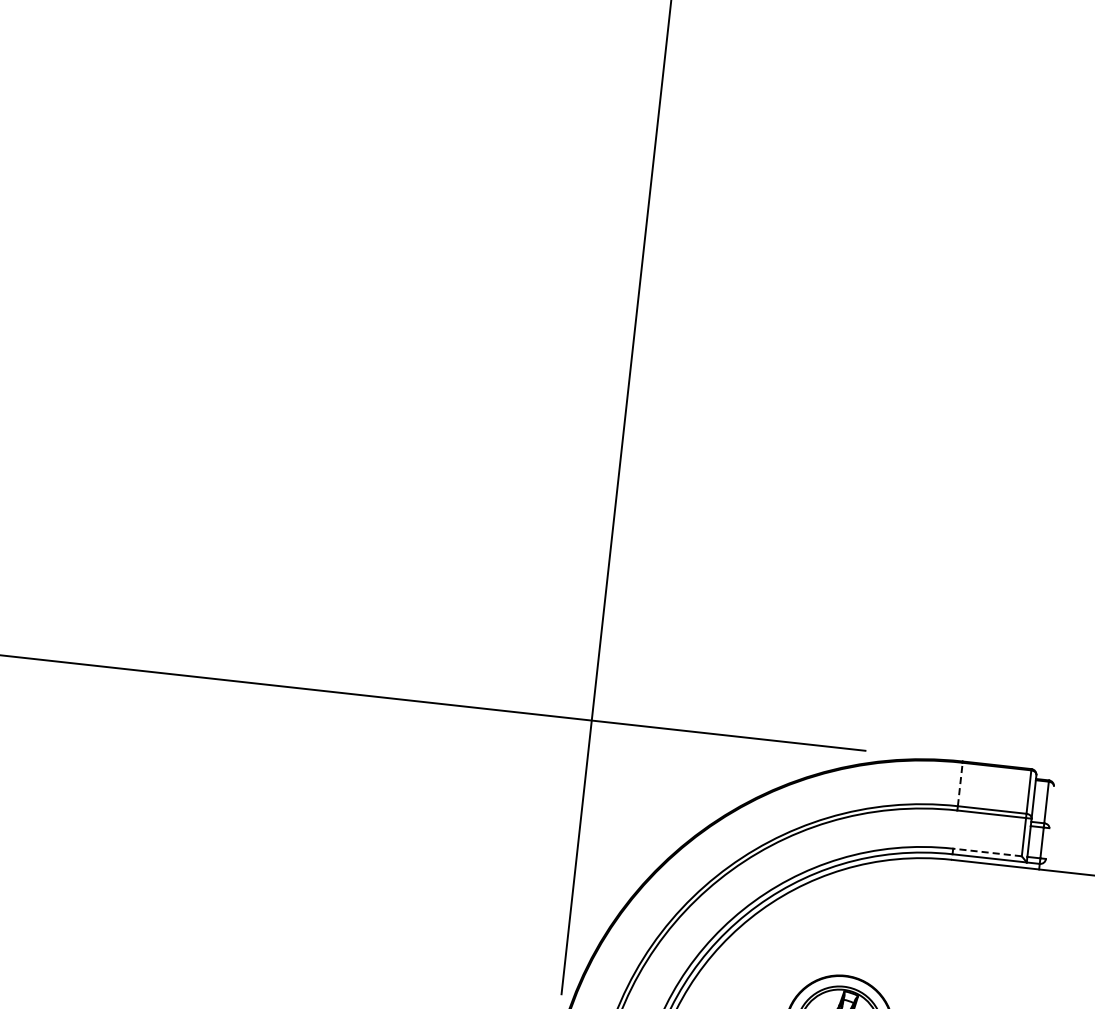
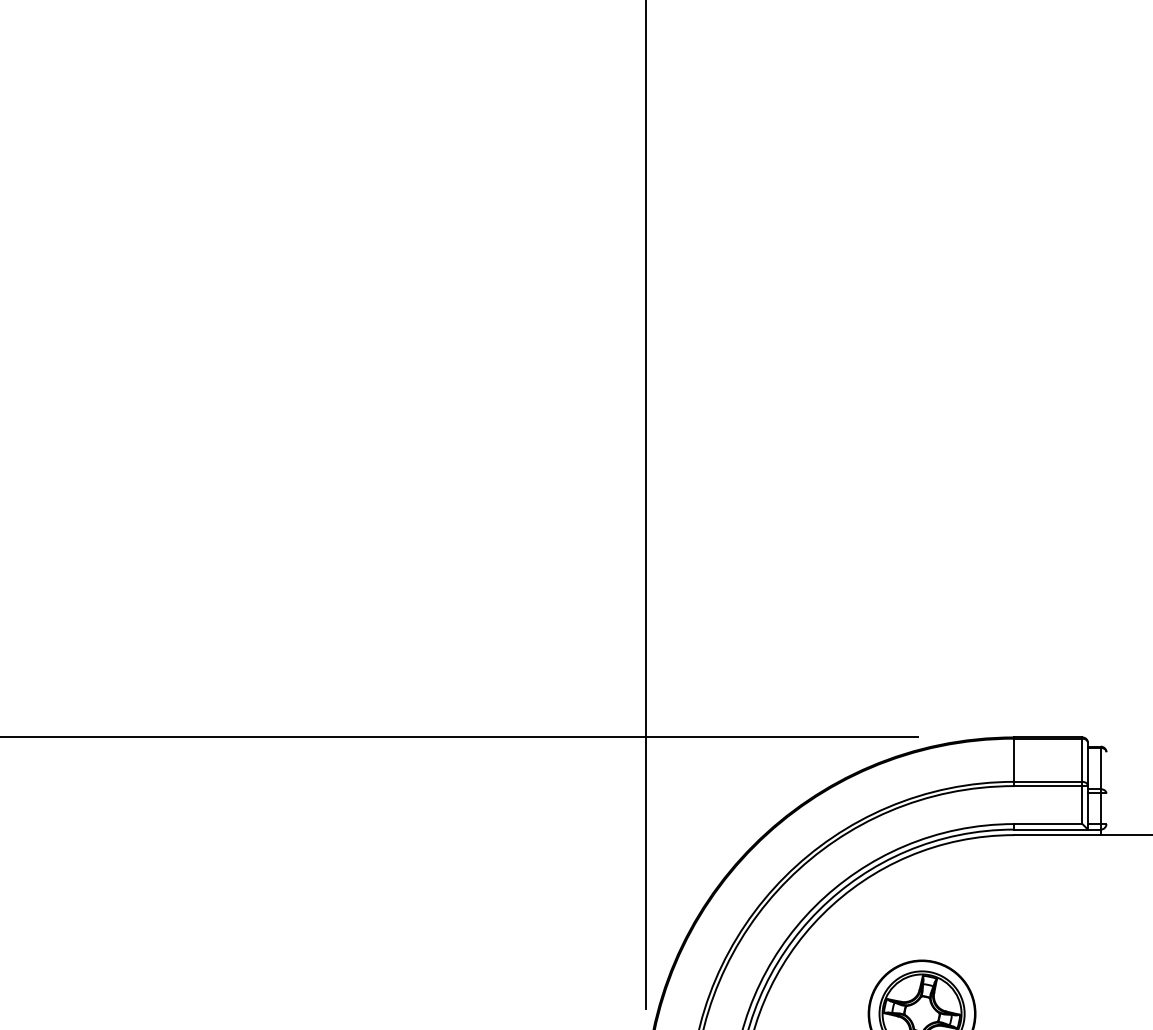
line: (960, 784) -> (1014, 760), dashed -> solid
line: (986, 852) -> (1047, 824), dashed -> solid

